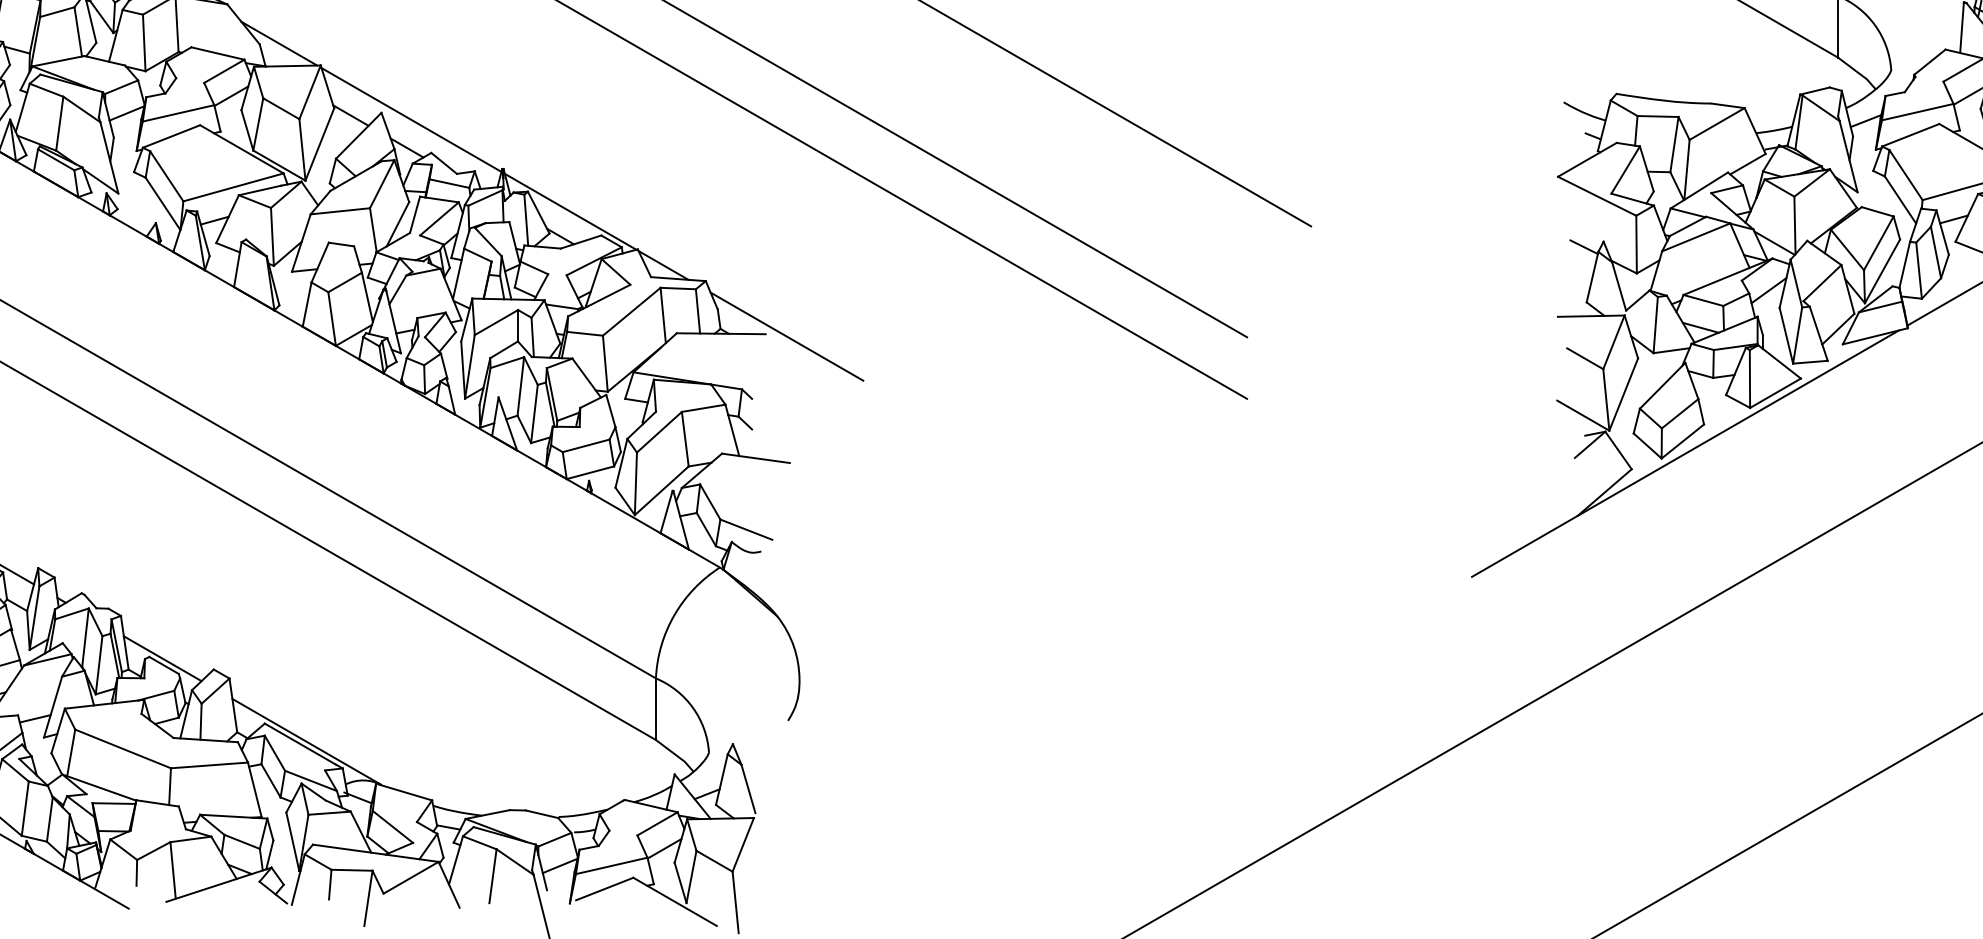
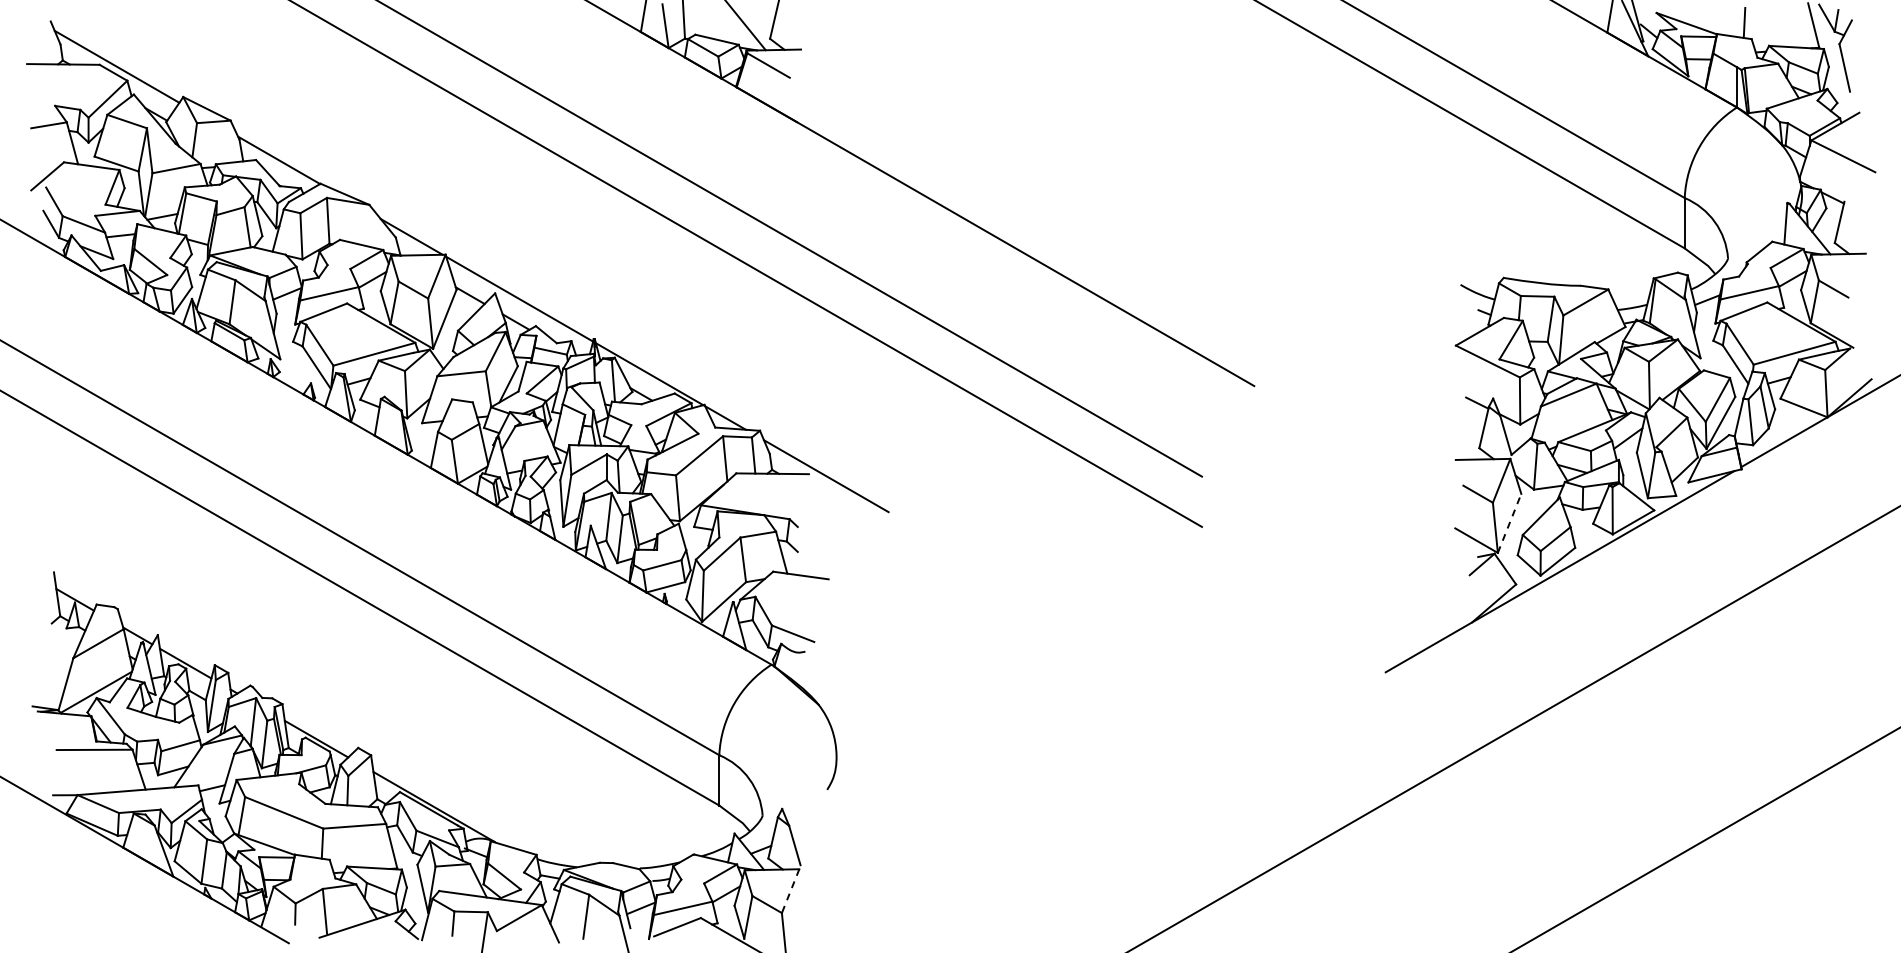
line: (1623, 394) -> (1509, 523), solid -> dashed
line: (743, 845) -> (790, 891), solid -> dashed

